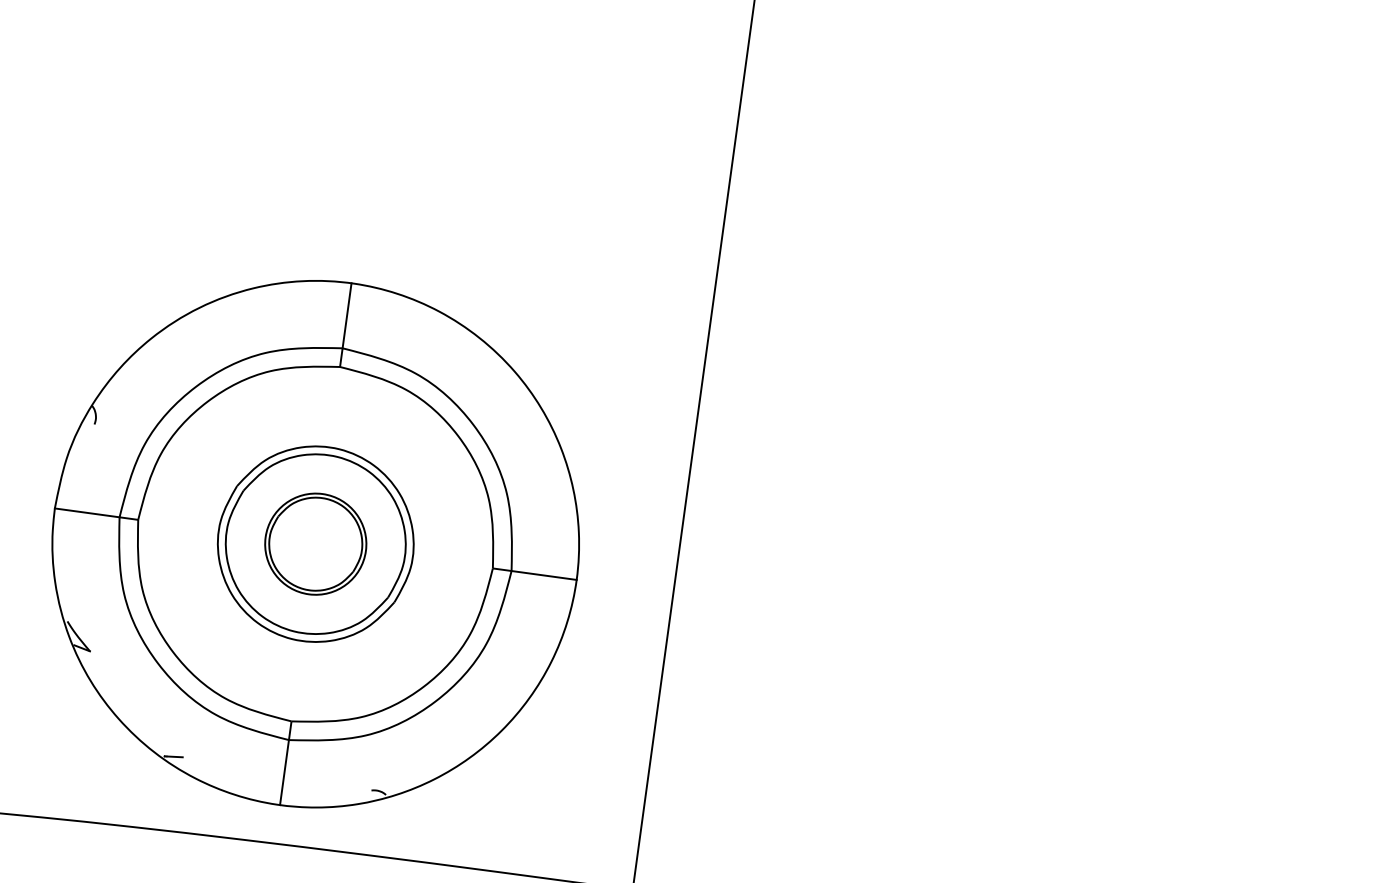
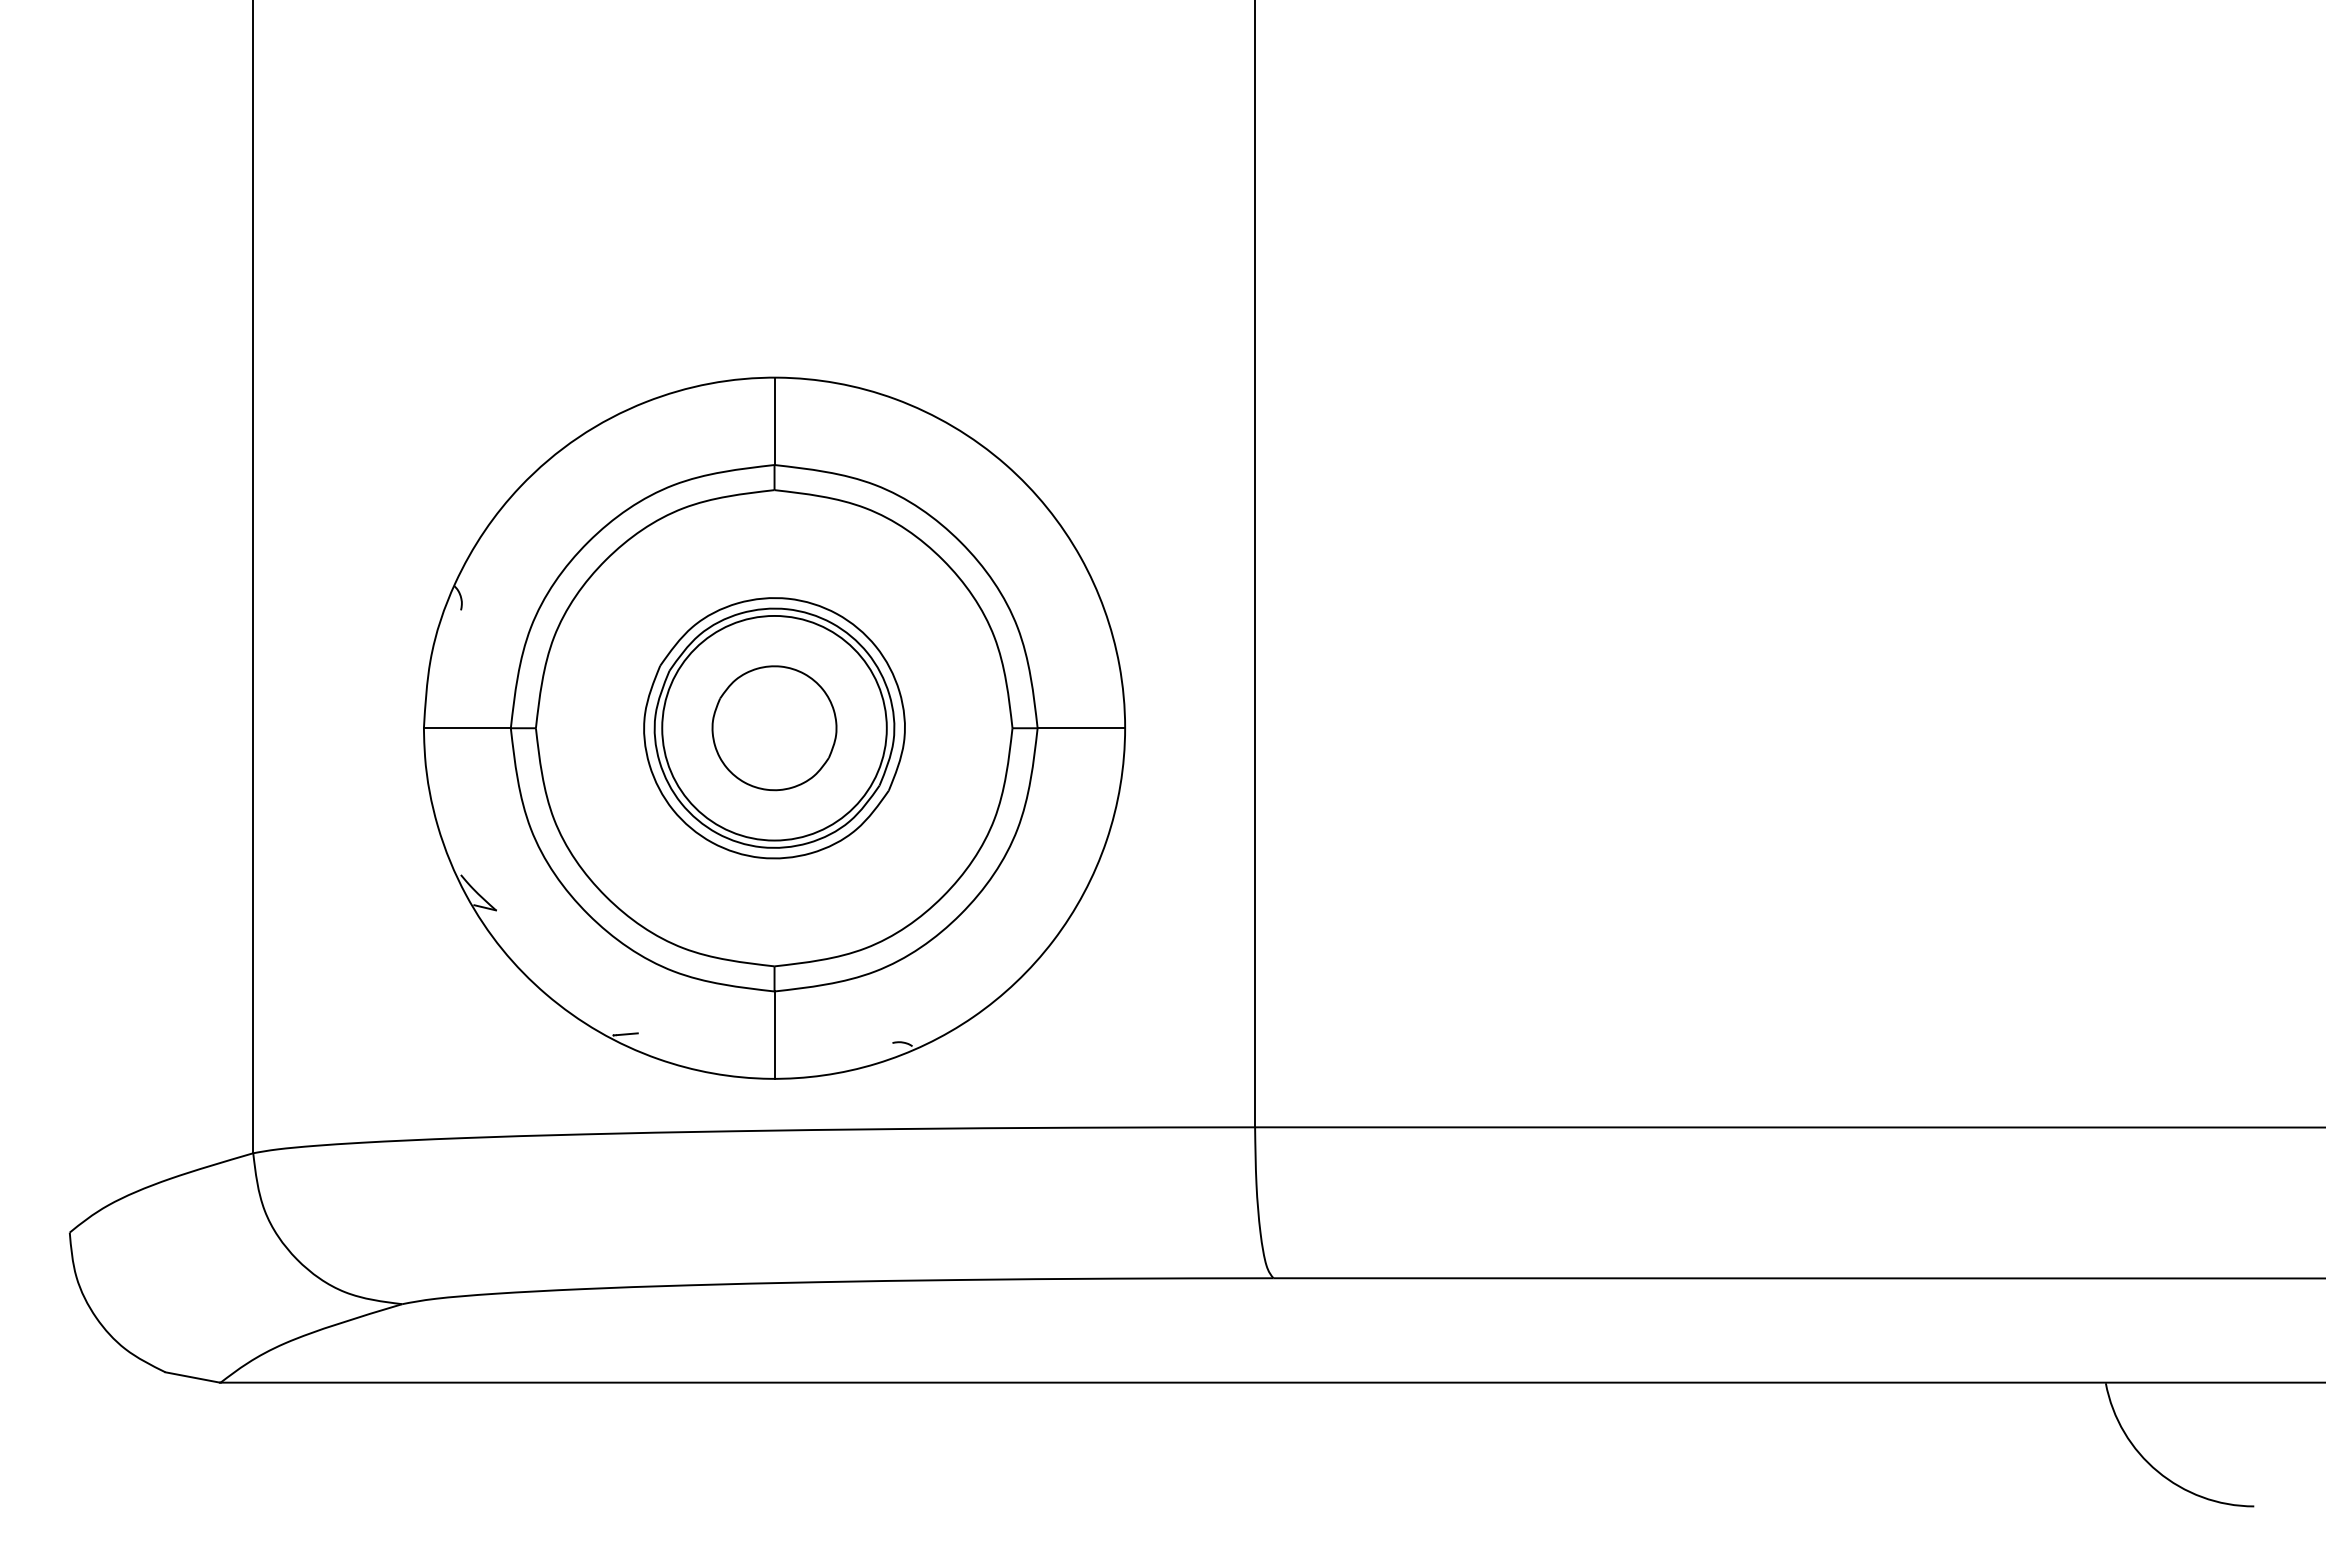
circle: (315, 543) -> (774, 727), size x1.67

